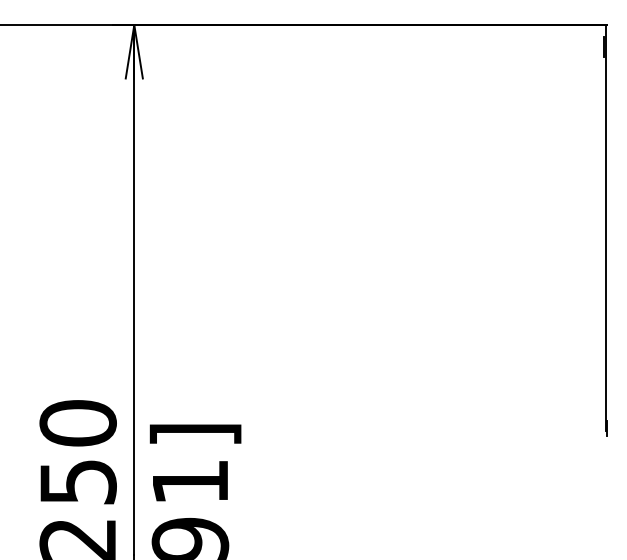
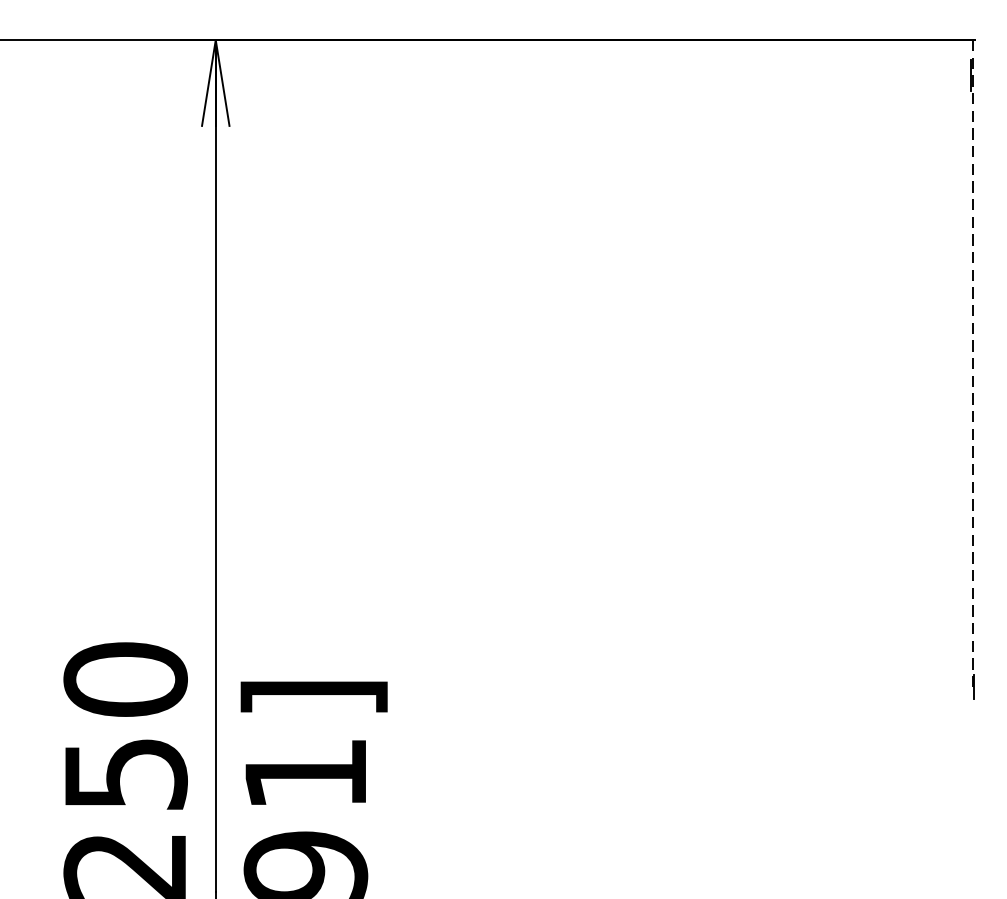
line: (605, 228) -> (972, 366), solid -> dashed

